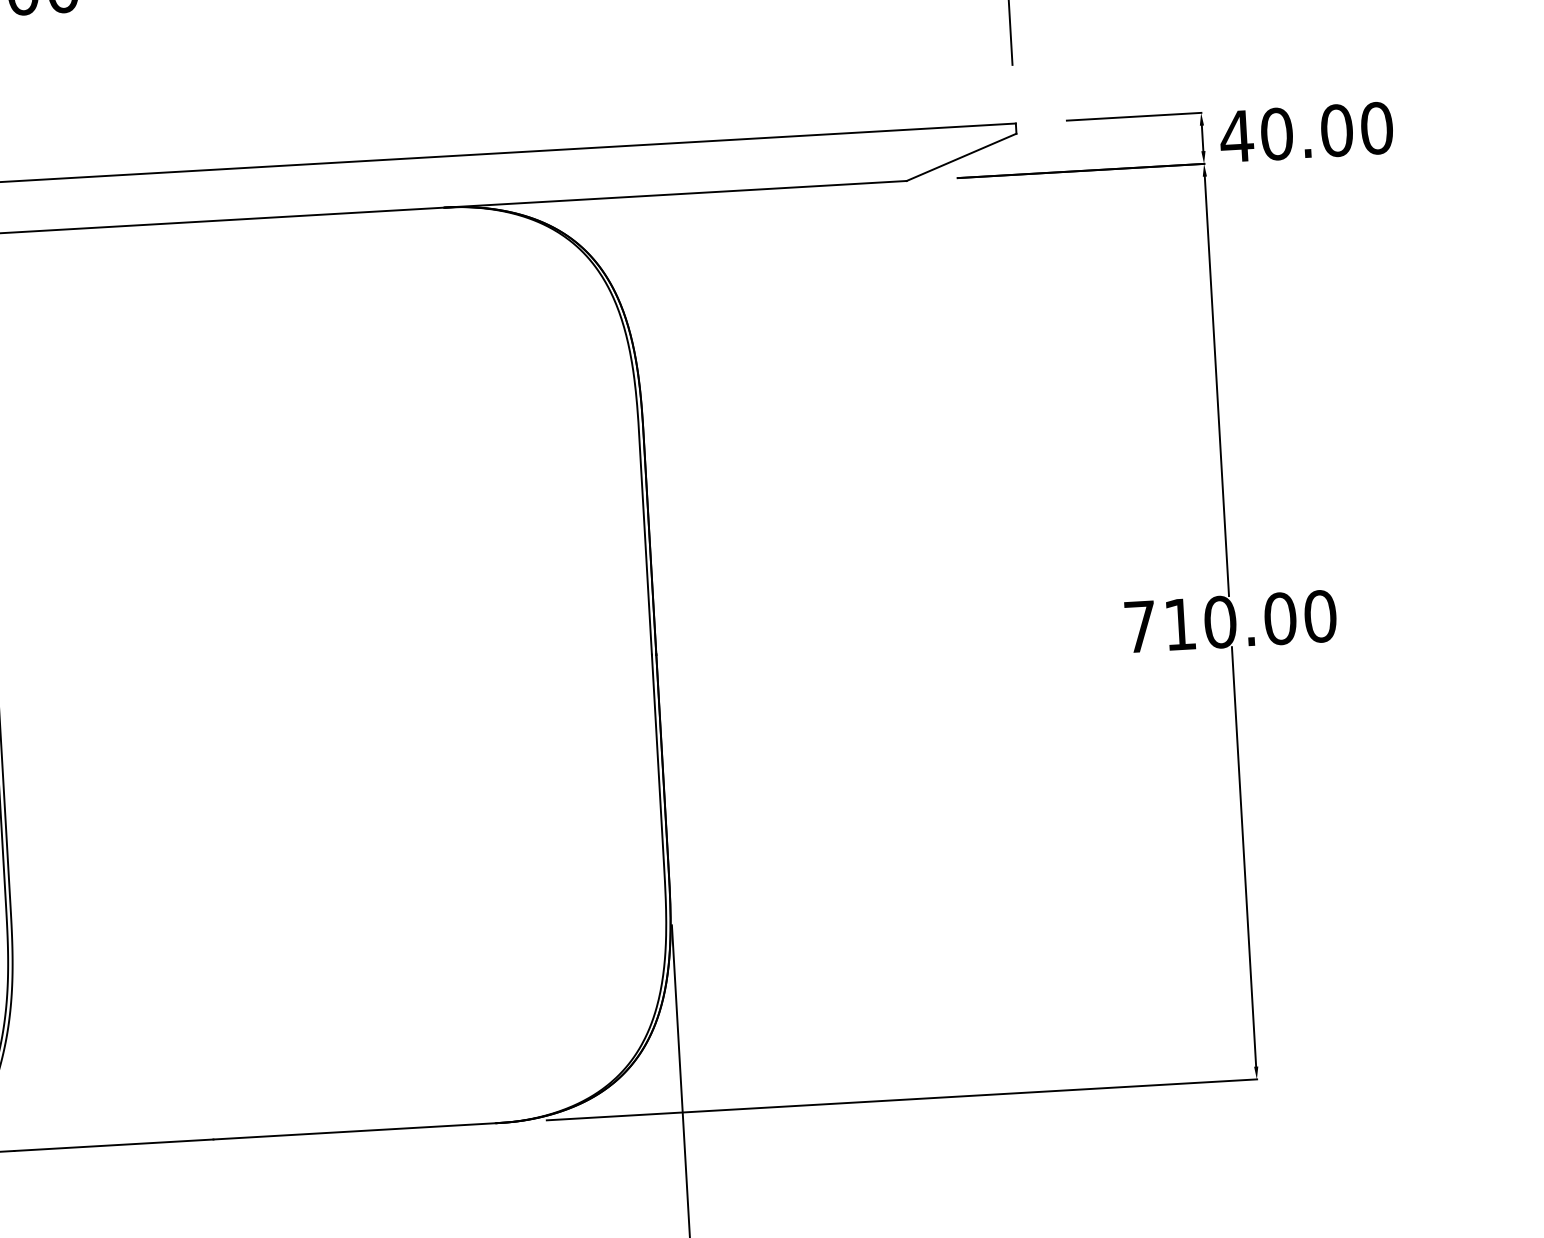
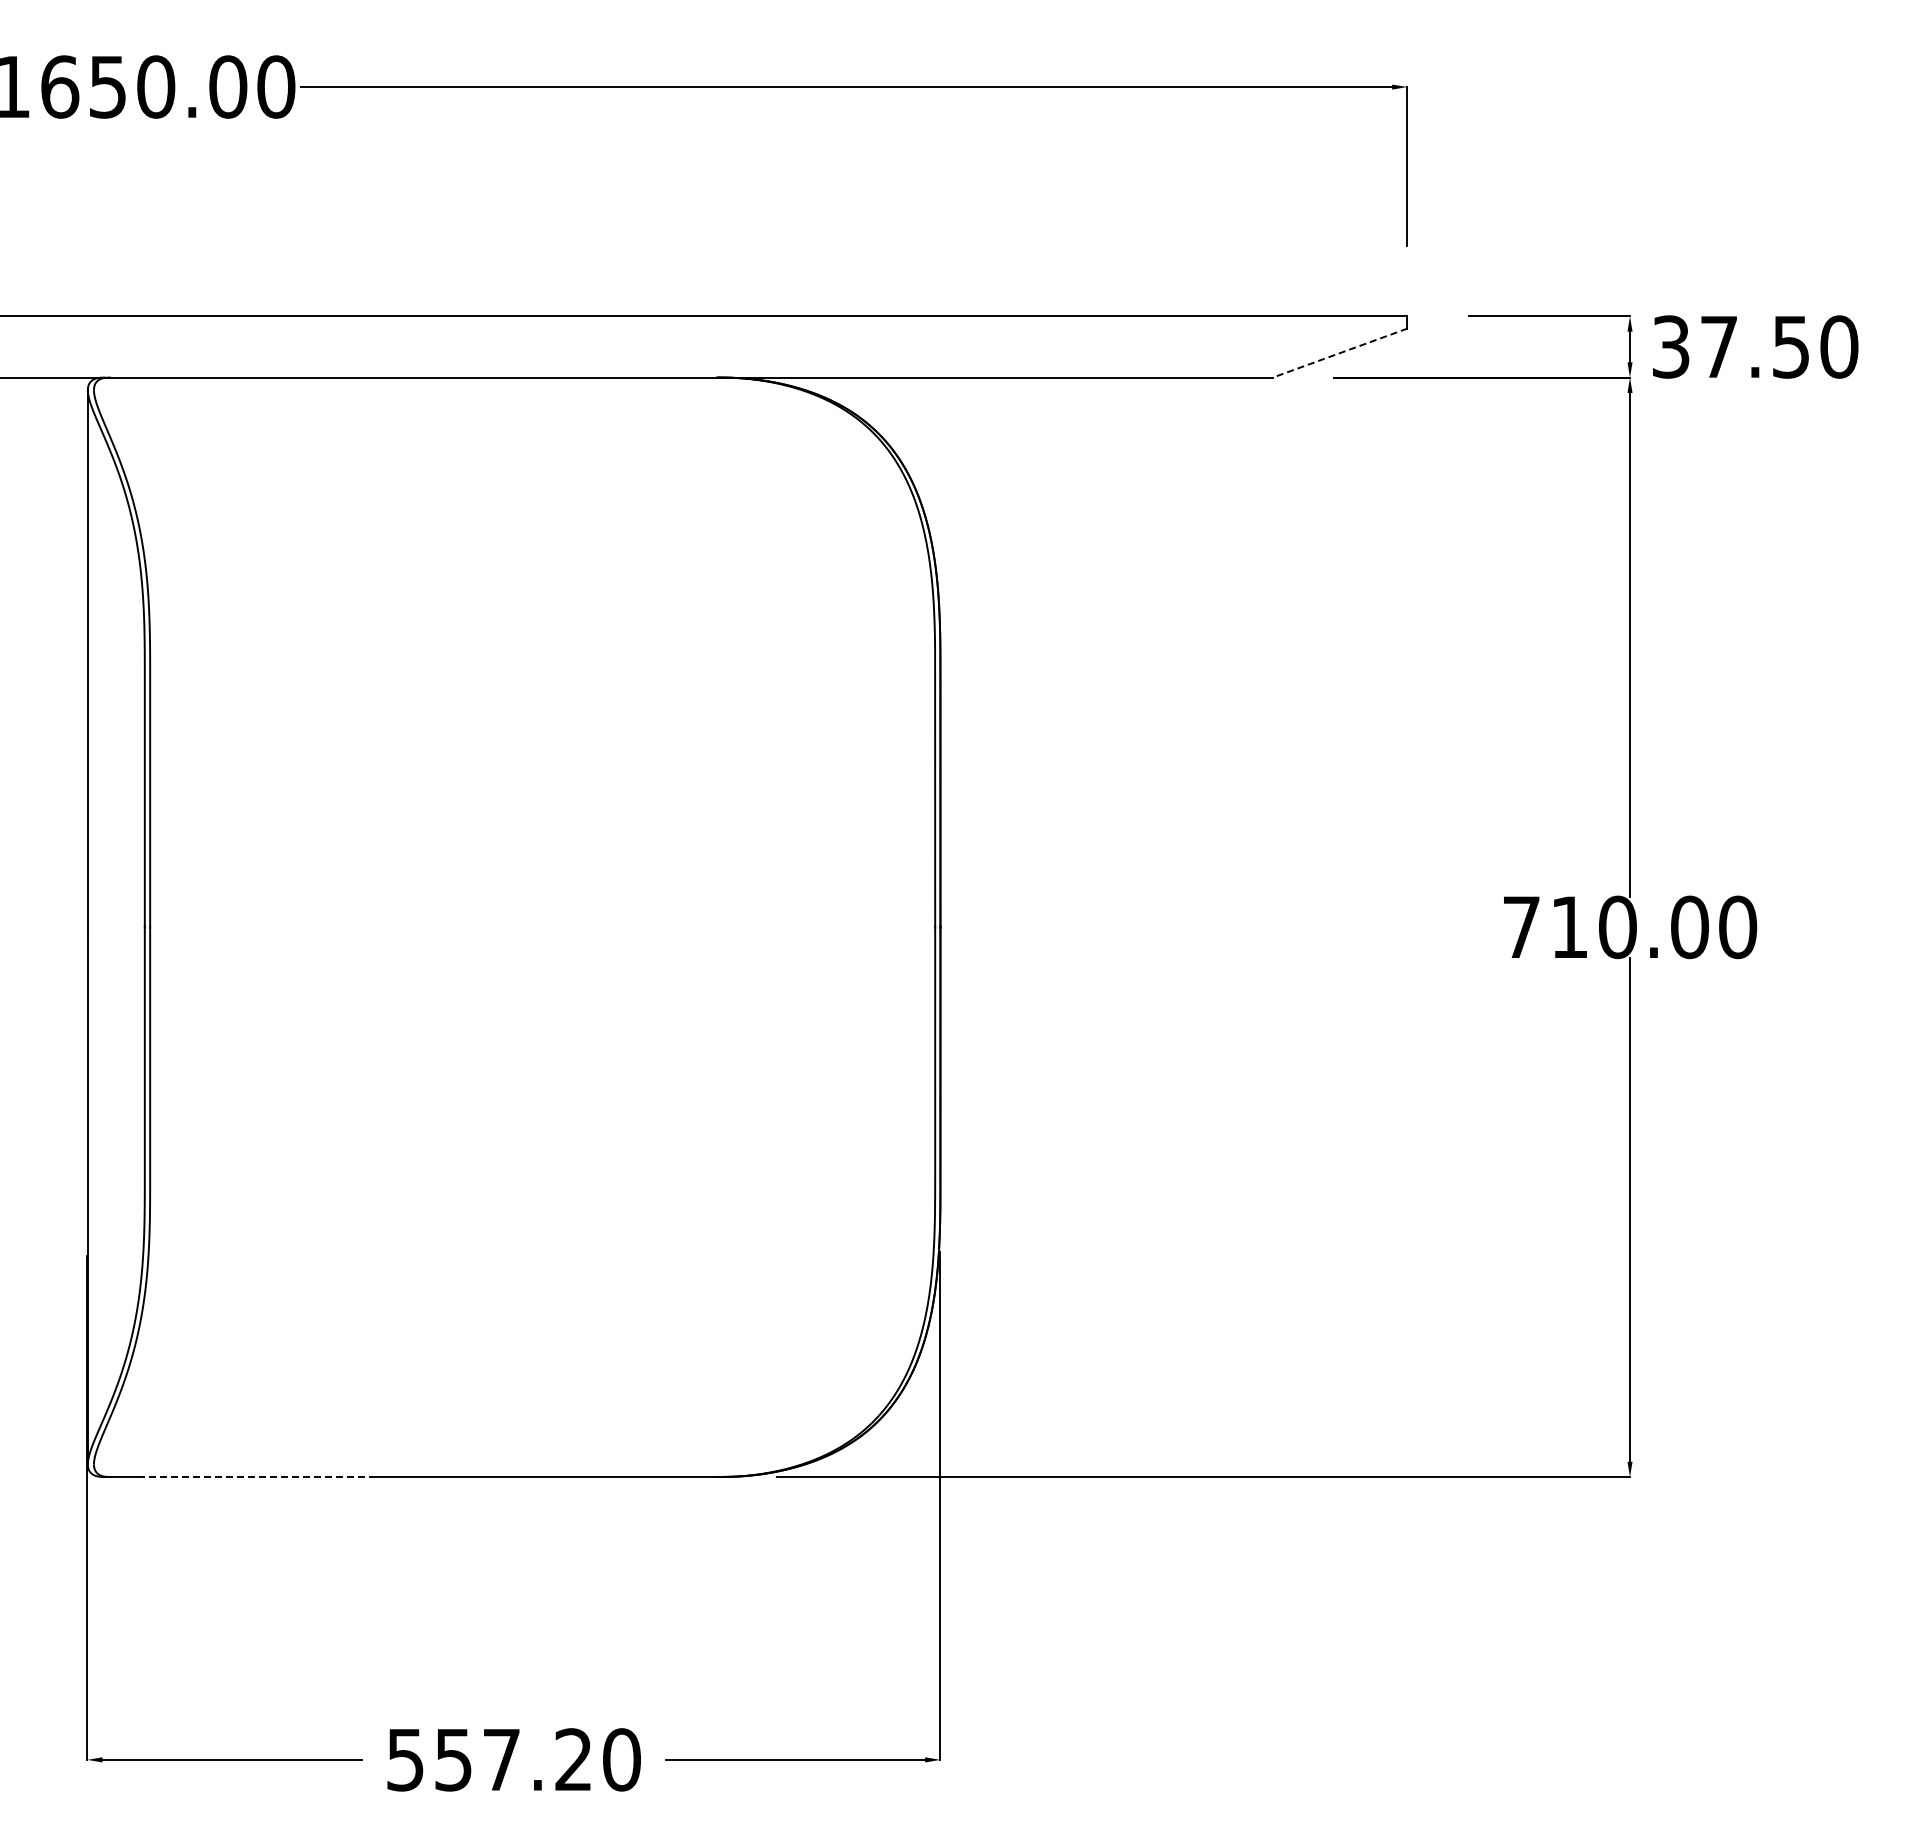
text: (1286, 133) -> (1730, 346), 40.00 -> 37.50
line: (961, 157) -> (1340, 353), solid -> dashed
line: (113, 1144) -> (257, 1476), solid -> dashed

